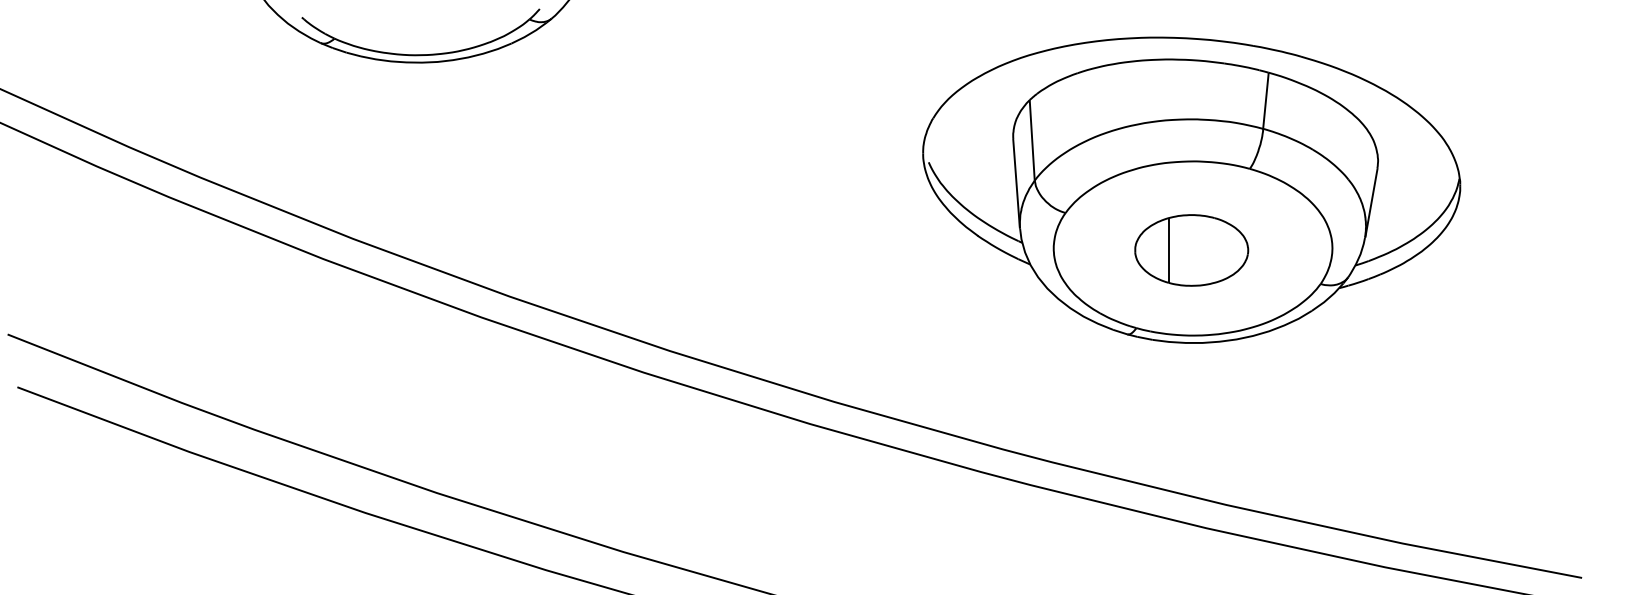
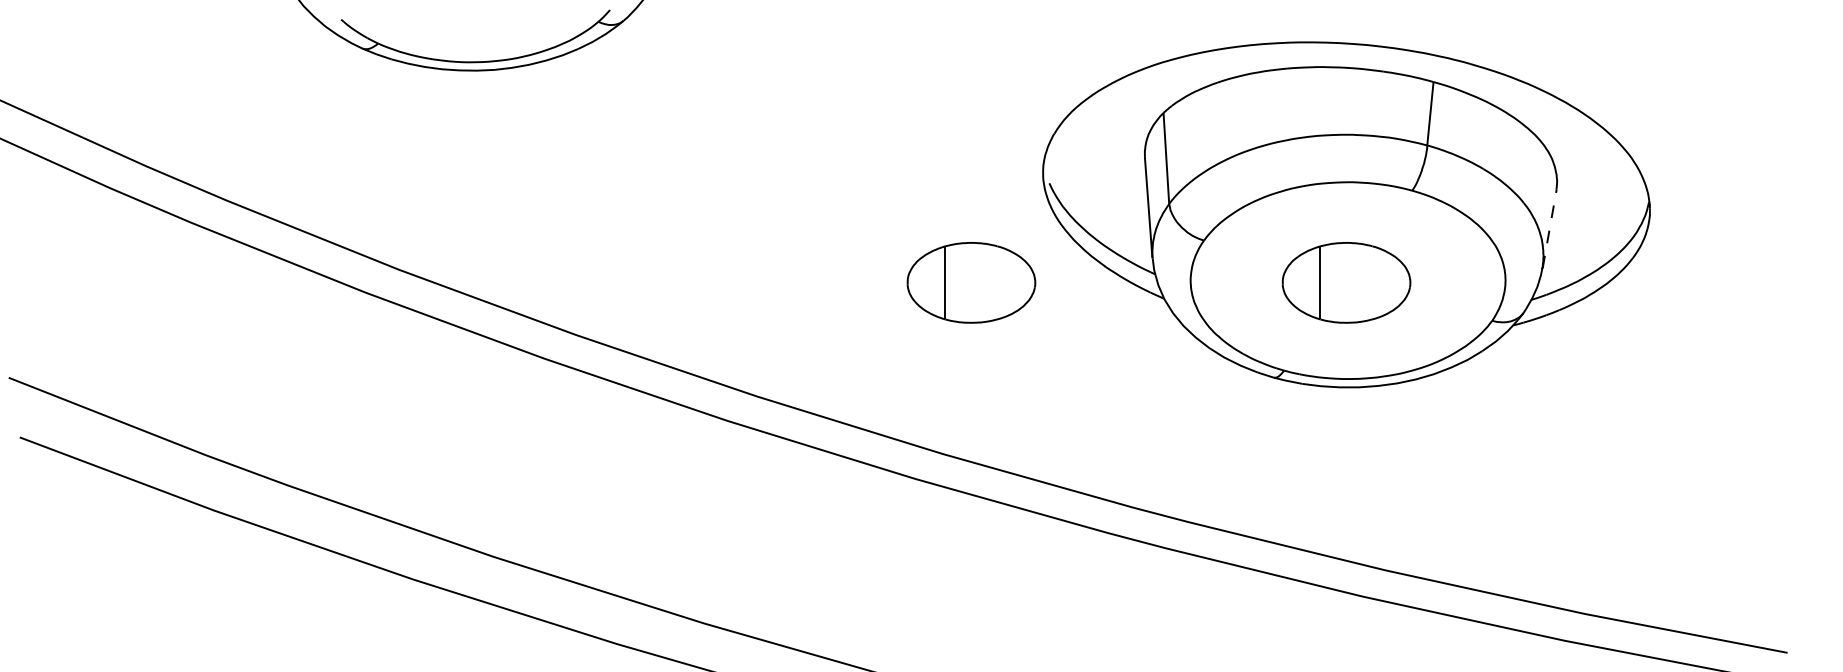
line: (1371, 202) -> (1549, 228), solid -> dashed
part: (859, 250) -> (971, 282), added

